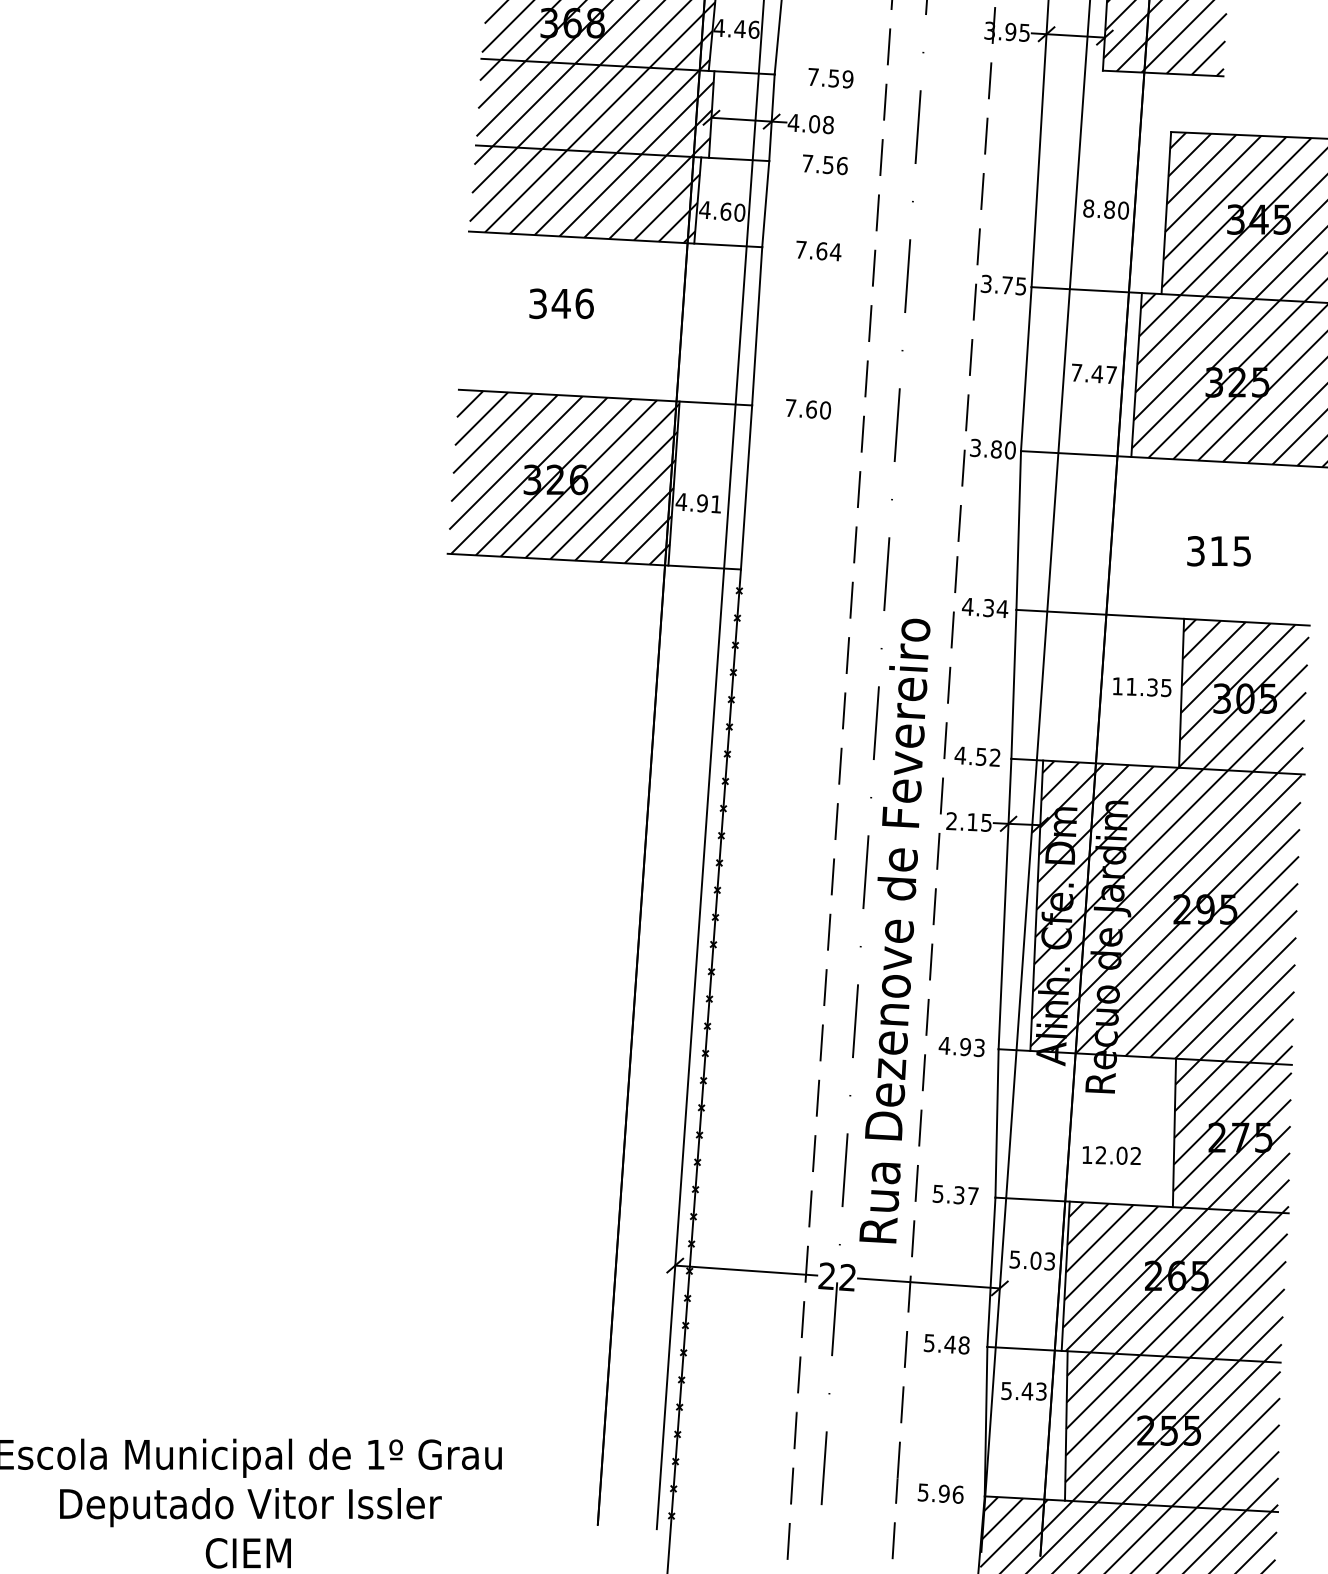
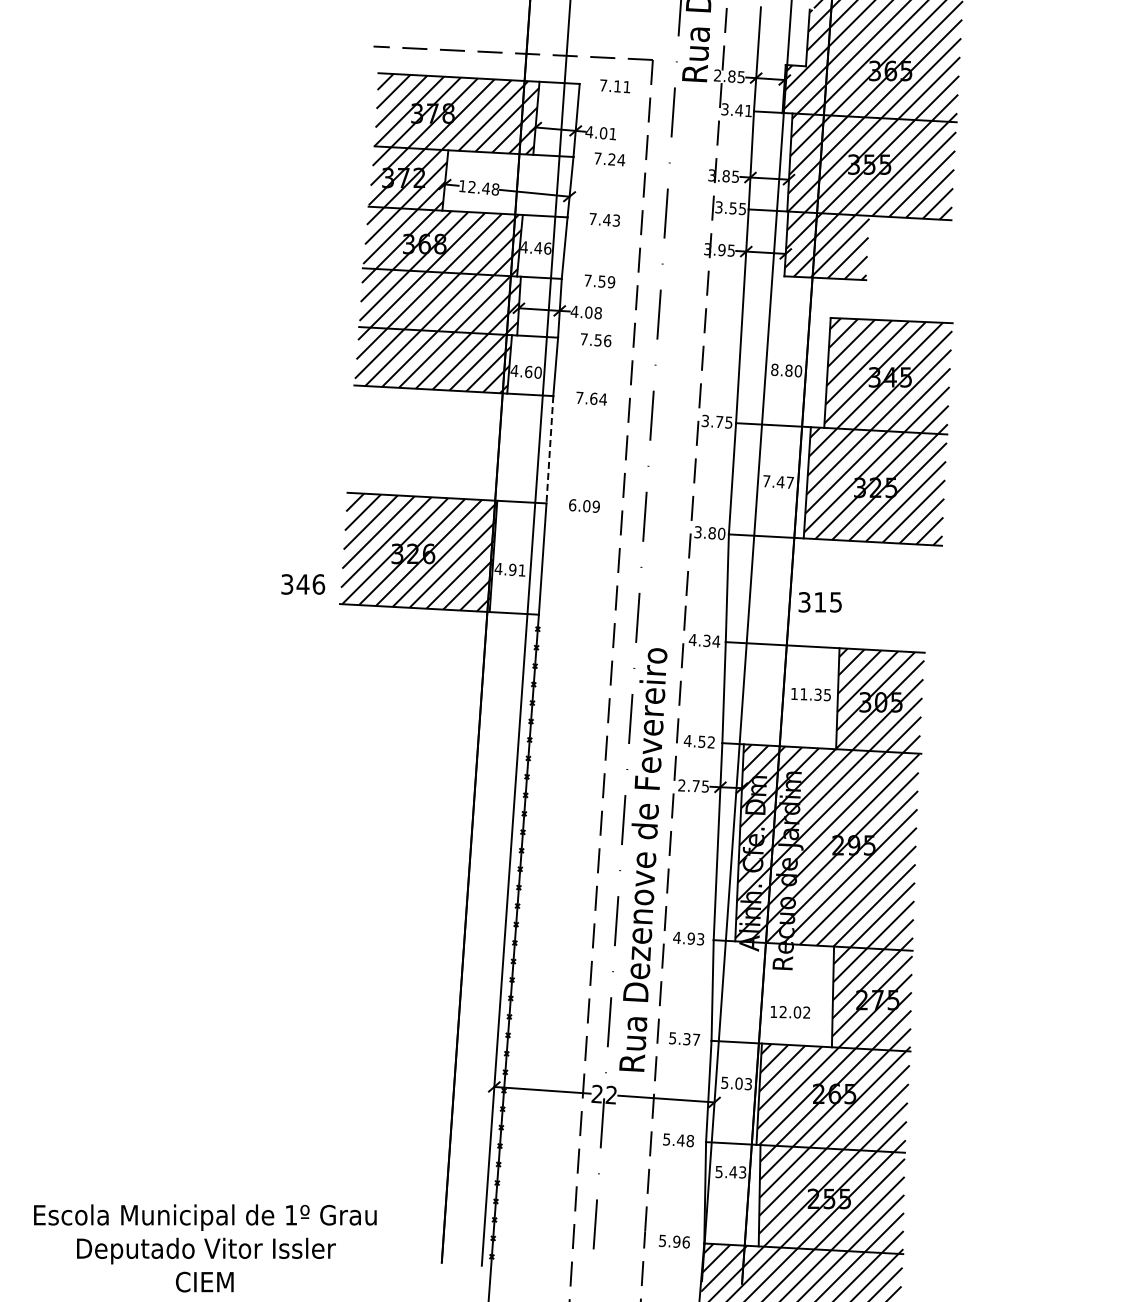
text: (561, 303) -> (303, 584), moved
line: (756, 325) -> (549, 449), solid -> dashed
text: (808, 408) -> (584, 505), 7.60 -> 6.09
text: (1217, 551) -> (819, 602), moved
text: (971, 822) -> (695, 786), 2.15 -> 2.75

